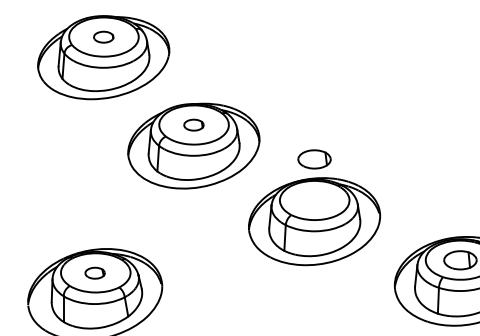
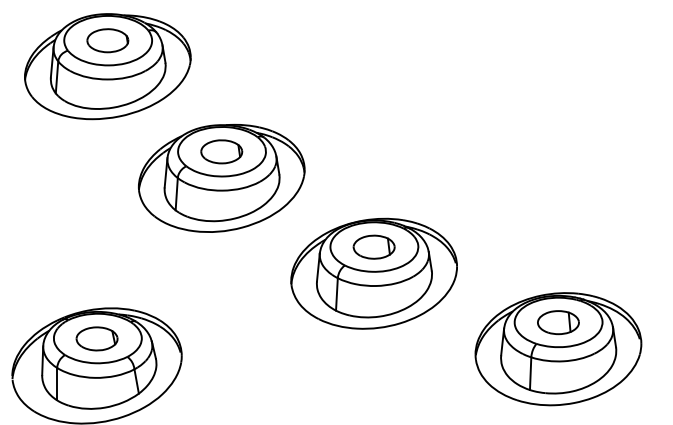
part: (103, 36) -> (107, 40), size x1.67
part: (193, 124) -> (221, 151), size x1.67
part: (314, 158) -> (373, 246), moved
part: (94, 272) -> (96, 338), size x1.67

